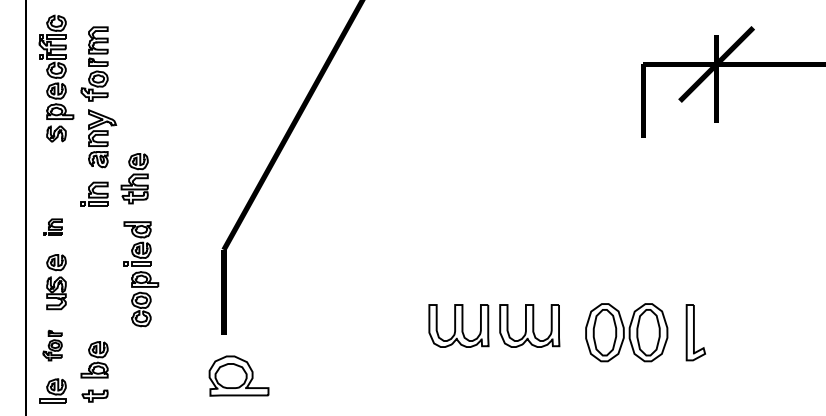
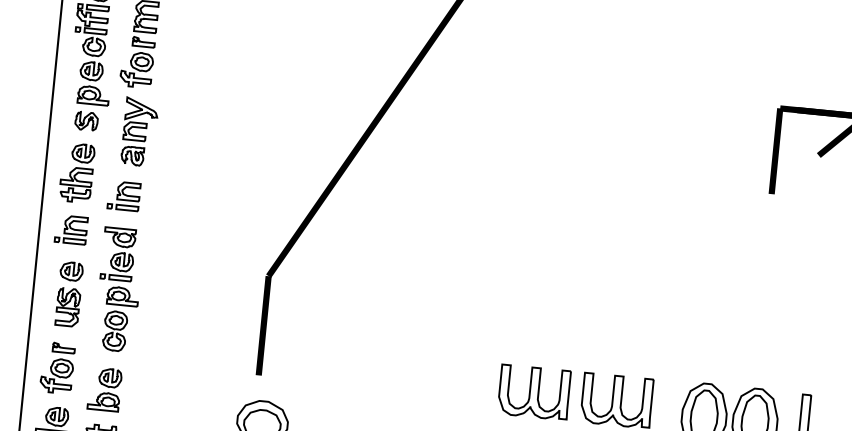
part: (134, 178) -> (76, 172), moved
part: (52, 227) -> (71, 230), size x1.43
part: (141, 274) -> (119, 290), moved
part: (52, 345) -> (57, 367), size x1.43

